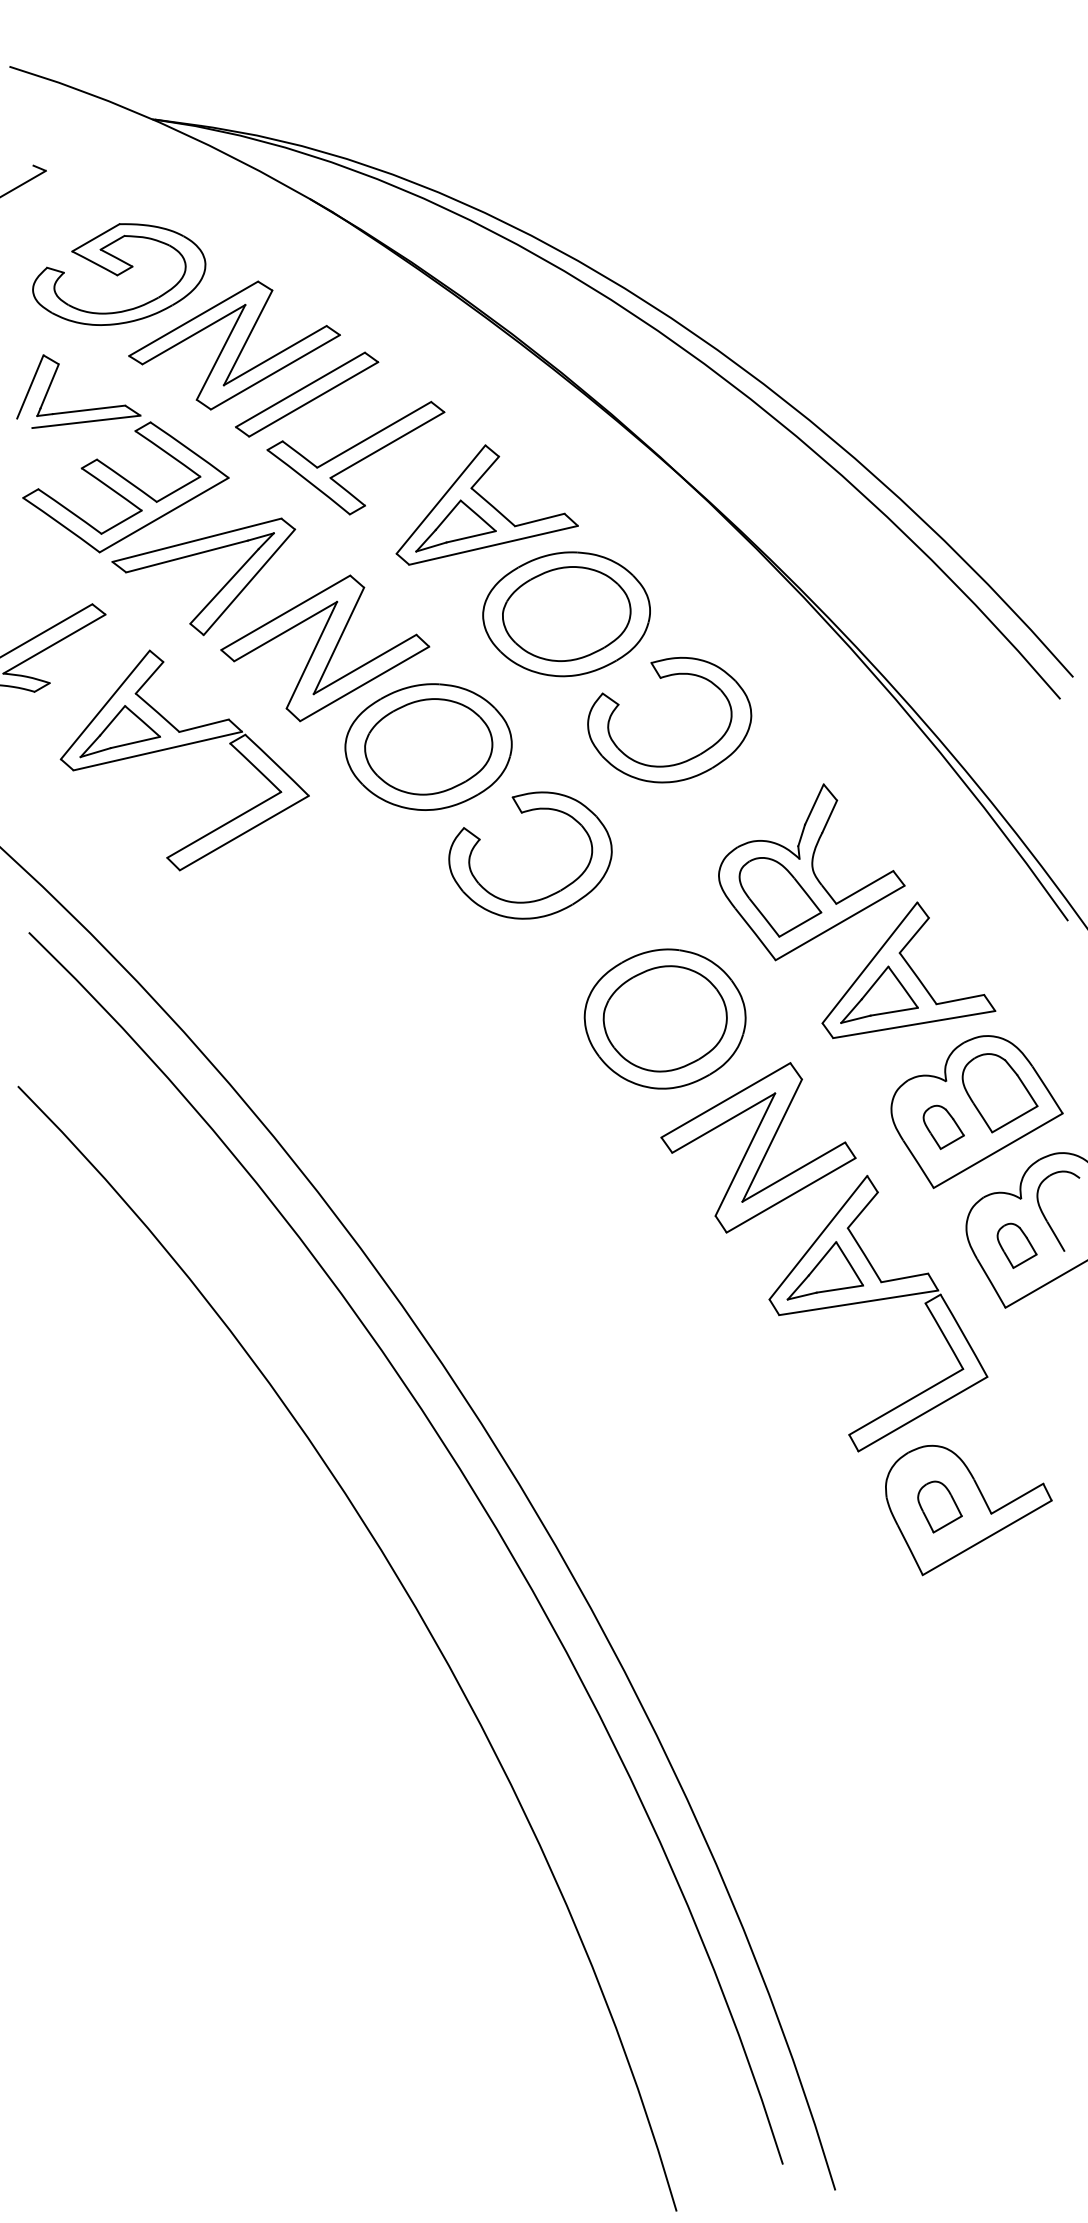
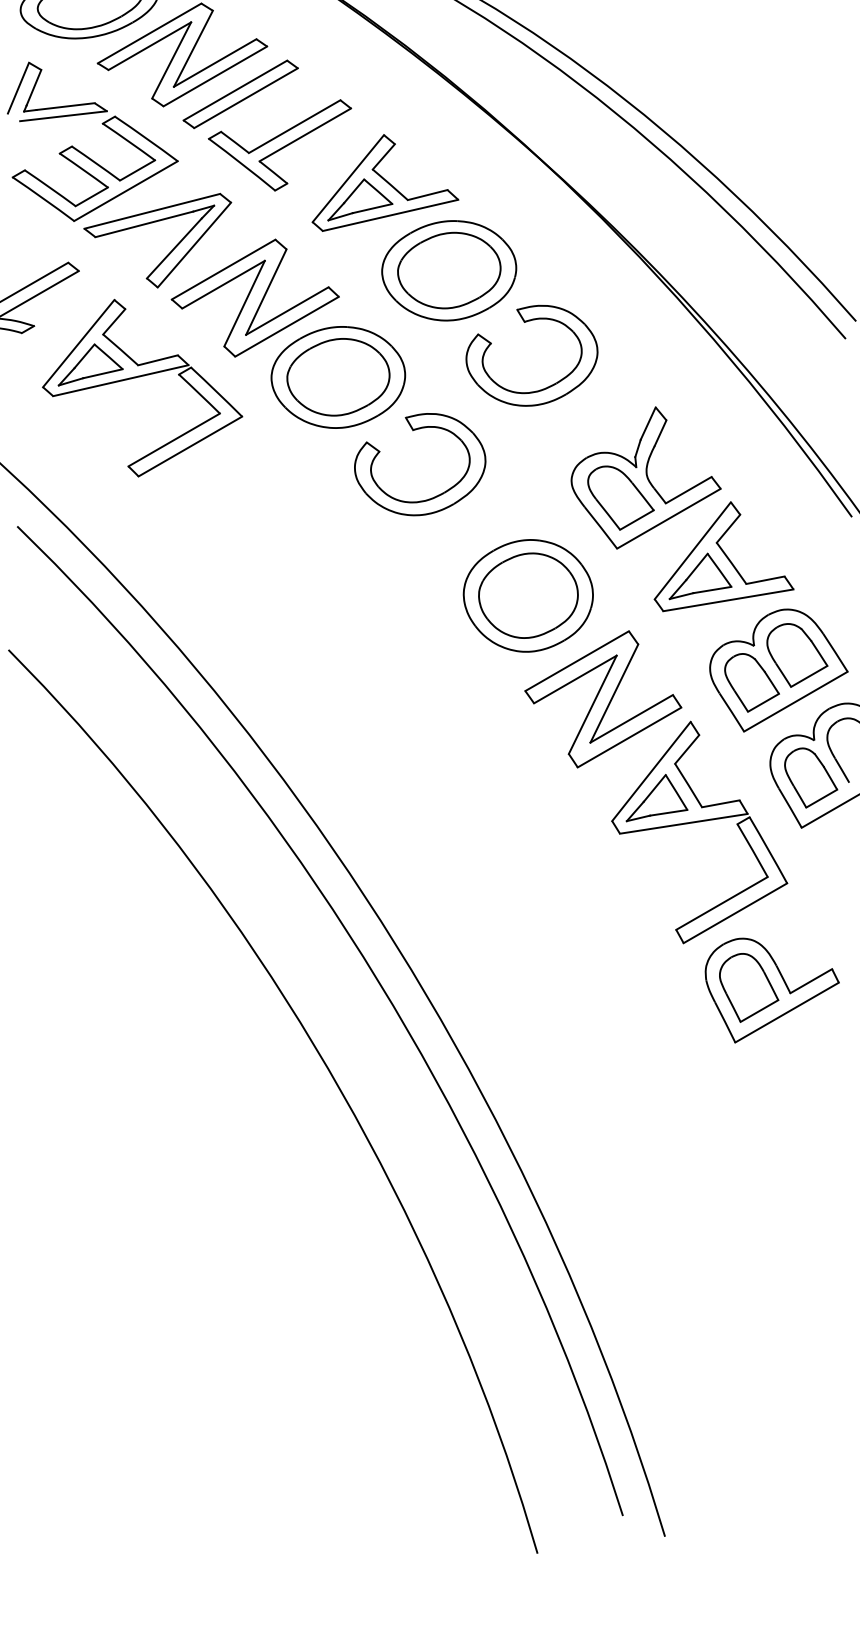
part: (943, 1127) -> (751, 683), size x1.67
part: (1016, 1245) -> (810, 777), size x1.67
part: (939, 1506) -> (748, 987), size x1.67

